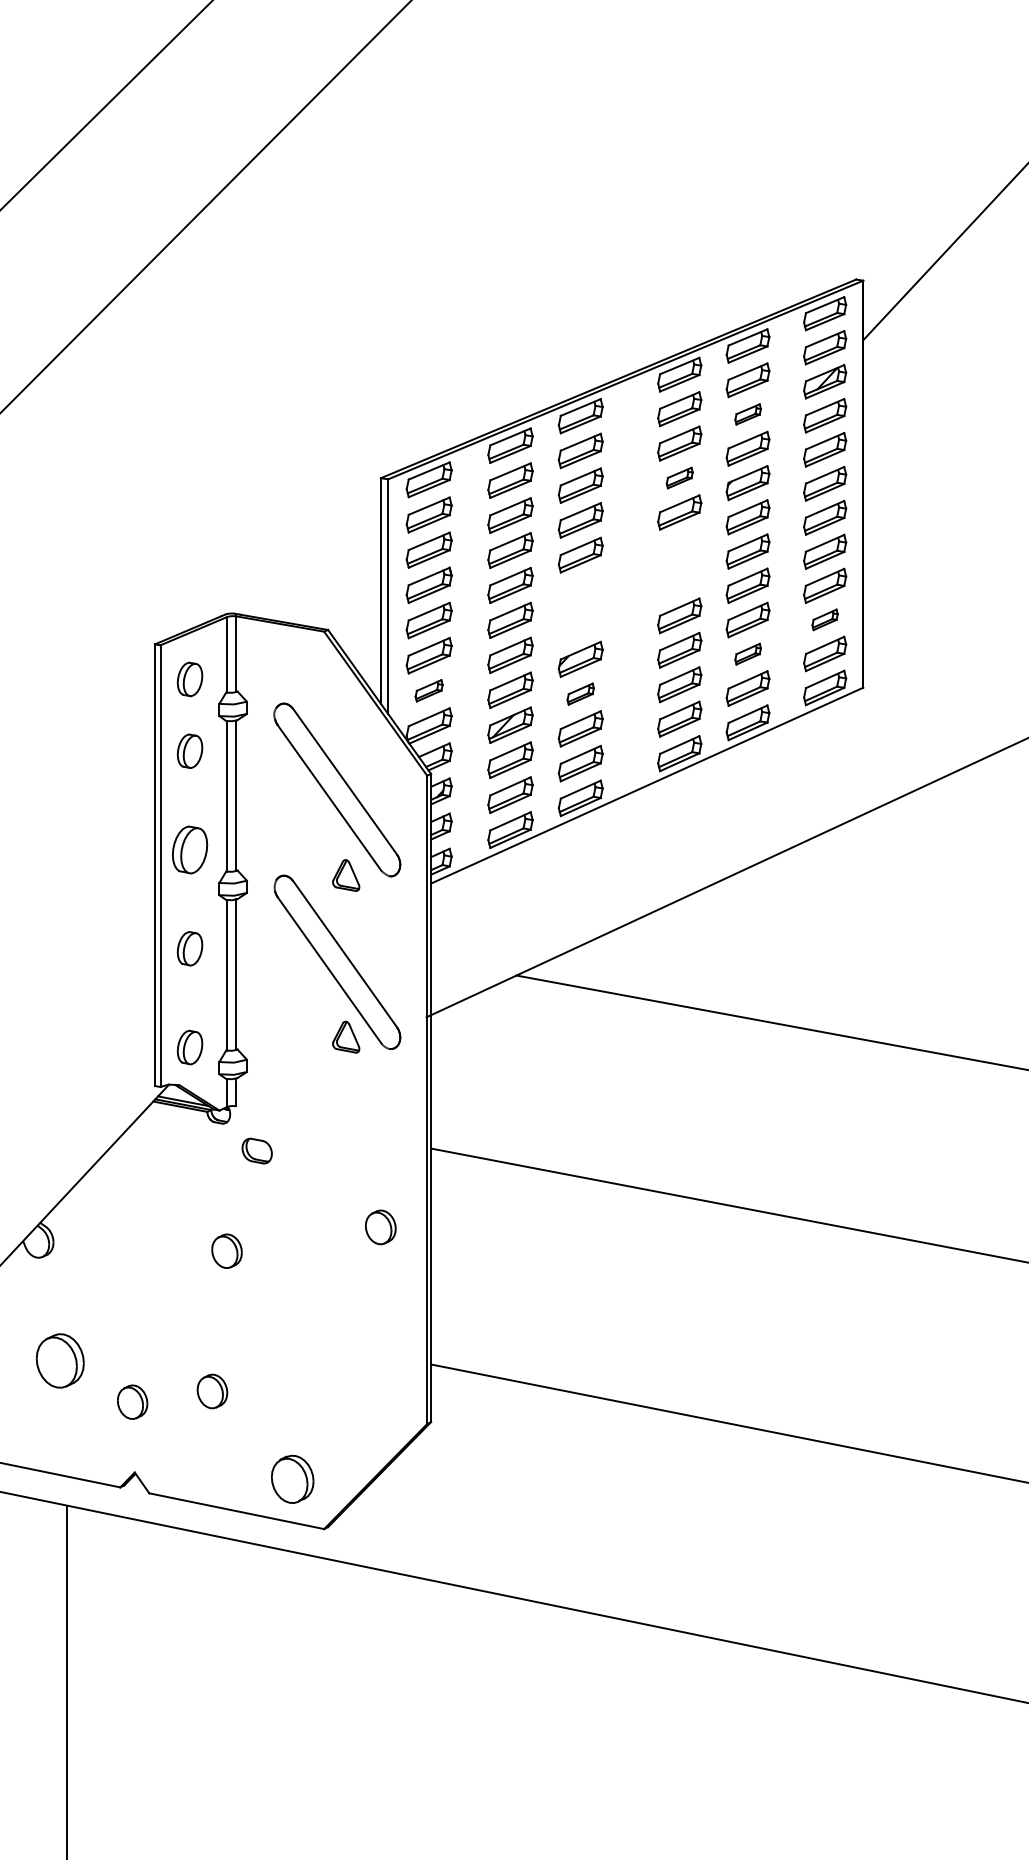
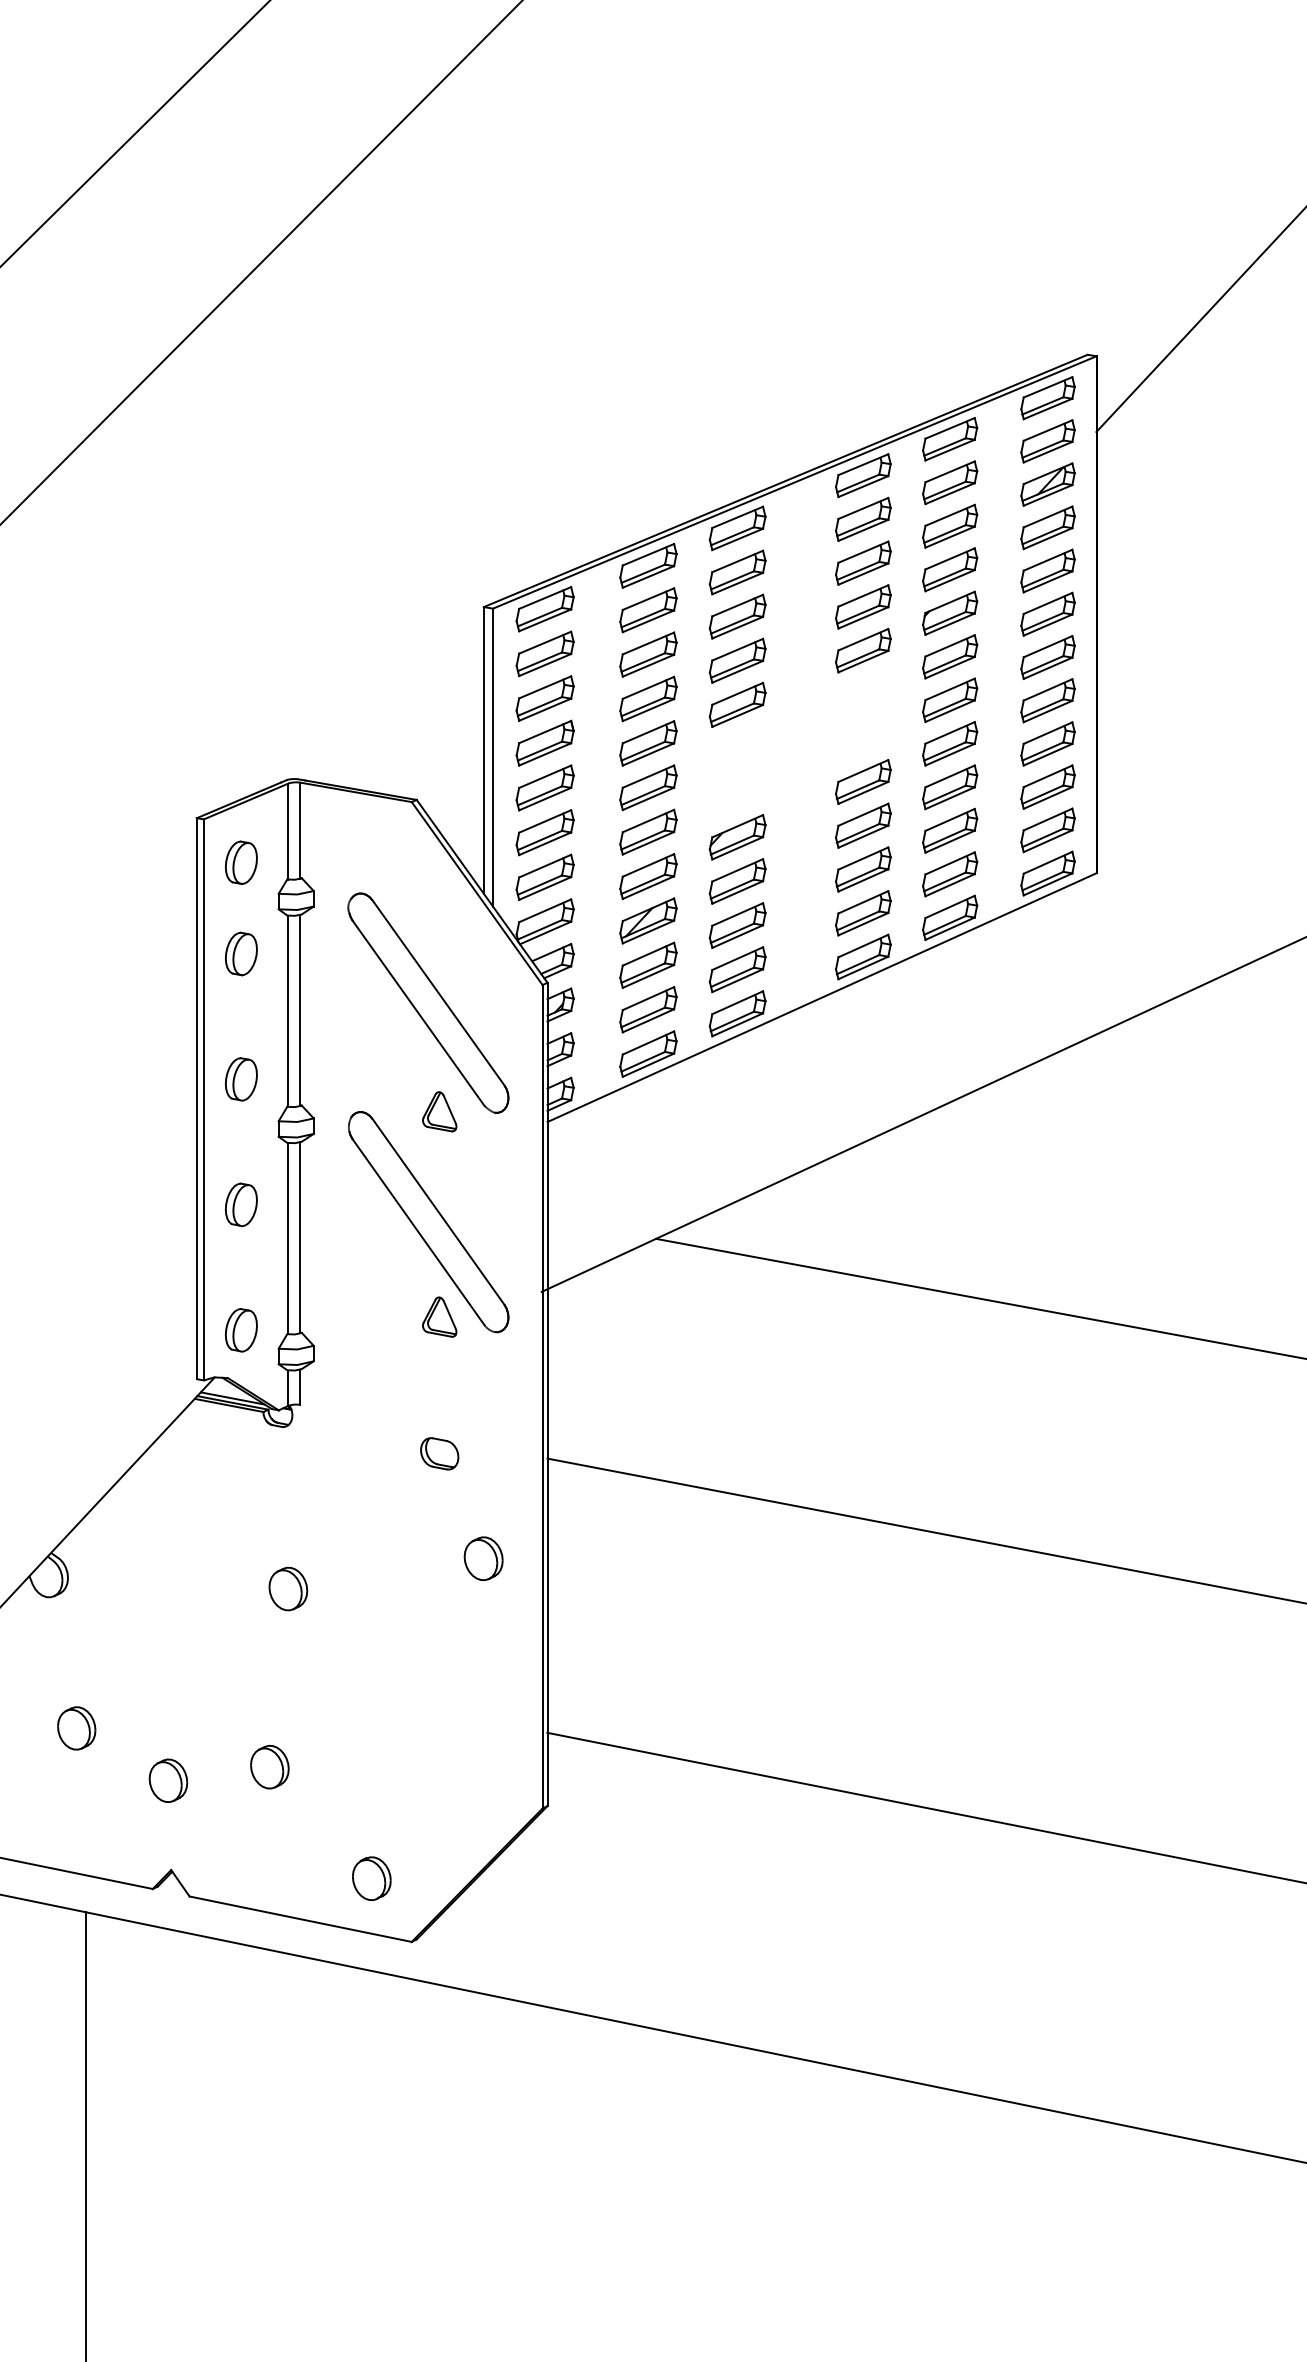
part: (748, 413) -> (950, 525), size x1.67
part: (679, 477) -> (863, 606), size x1.67
part: (824, 619) -> (1047, 786), size x1.67
part: (748, 654) -> (950, 830), size x1.67
part: (428, 690) -> (544, 876), size x1.67
part: (580, 694) -> (737, 881), size x1.67
part: (190, 850) -> (241, 1079), size x0.71
part: (257, 1150) -> (439, 1453), moved
part: (60, 1361) -> (76, 1728), size x0.62
part: (292, 1479) -> (371, 1878), size x0.71

